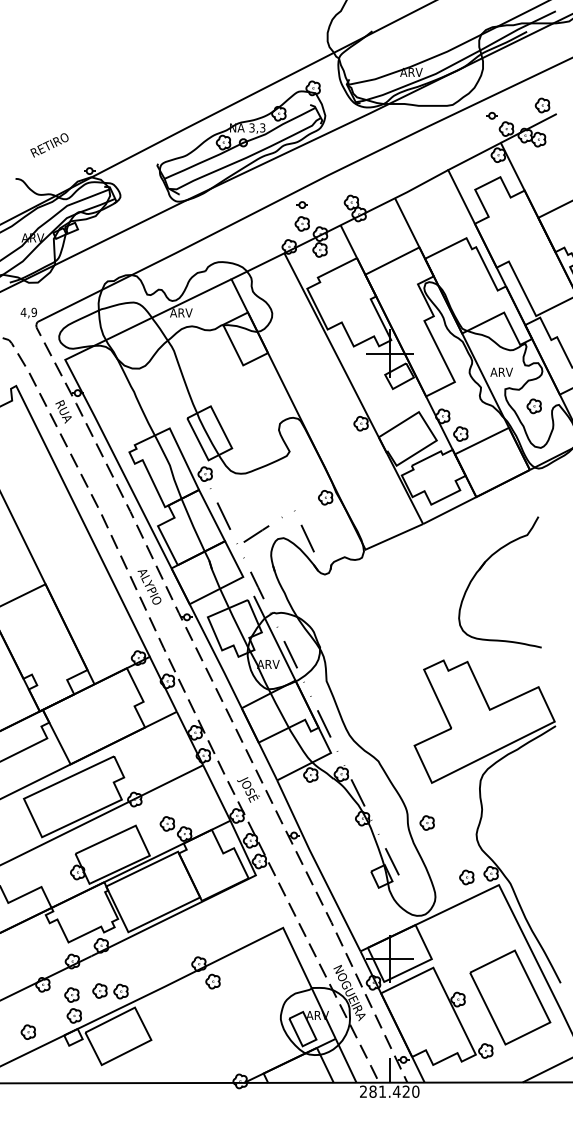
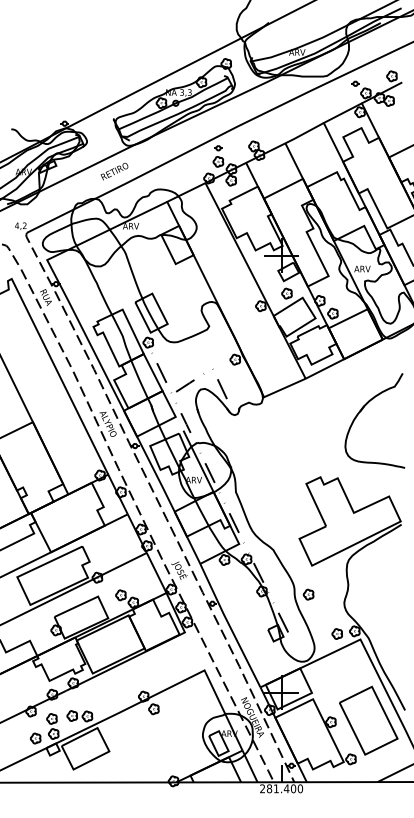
text: (49, 145) -> (114, 171), moved
text: (34, 312) -> (24, 225), 4,9 -> 4,2
part: (533, 406) -> (286, 293), moved
part: (480, 570) -> (360, 412), moved
part: (27, 1031) -> (35, 738), moved
text: (406, 1091) -> (293, 788), 281.420 -> 281.400

